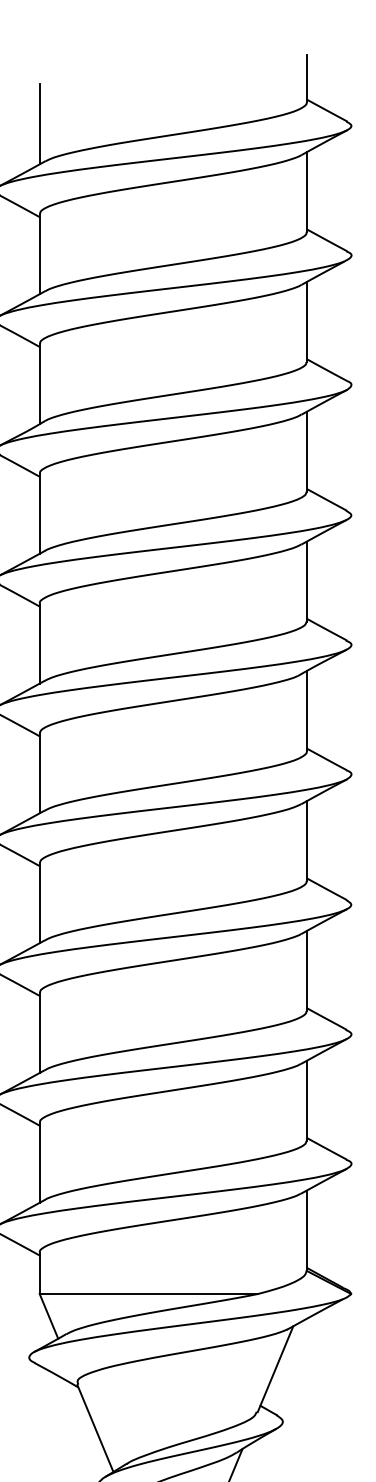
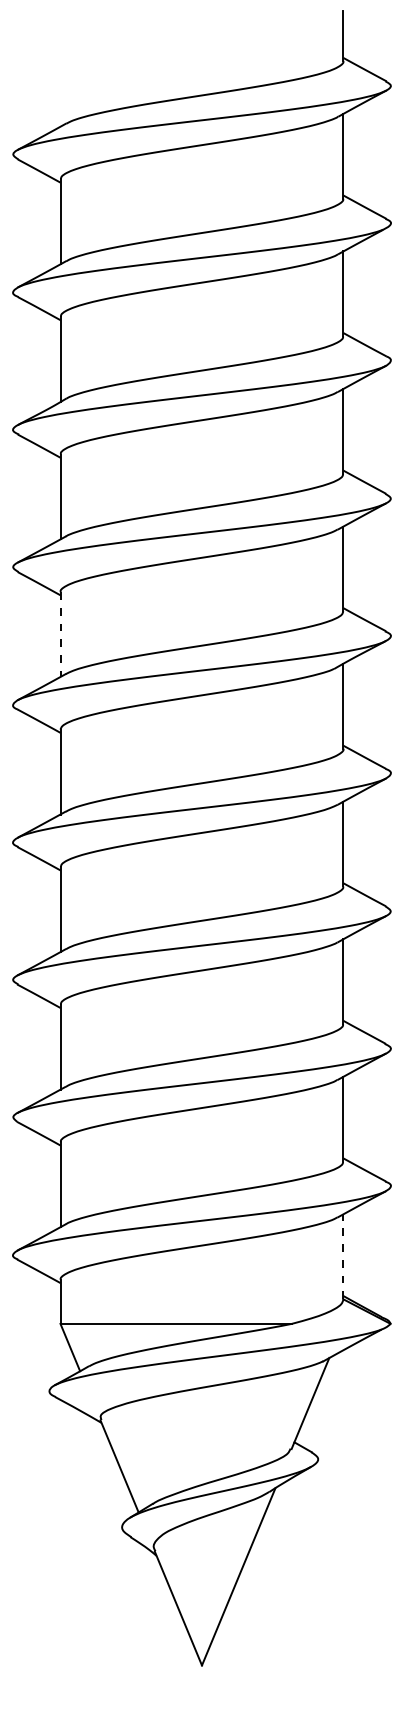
line: (39, 123) -> (60, 83), removed
line: (39, 644) -> (60, 635), solid -> dashed
line: (306, 1230) -> (343, 1256), solid -> dashed

